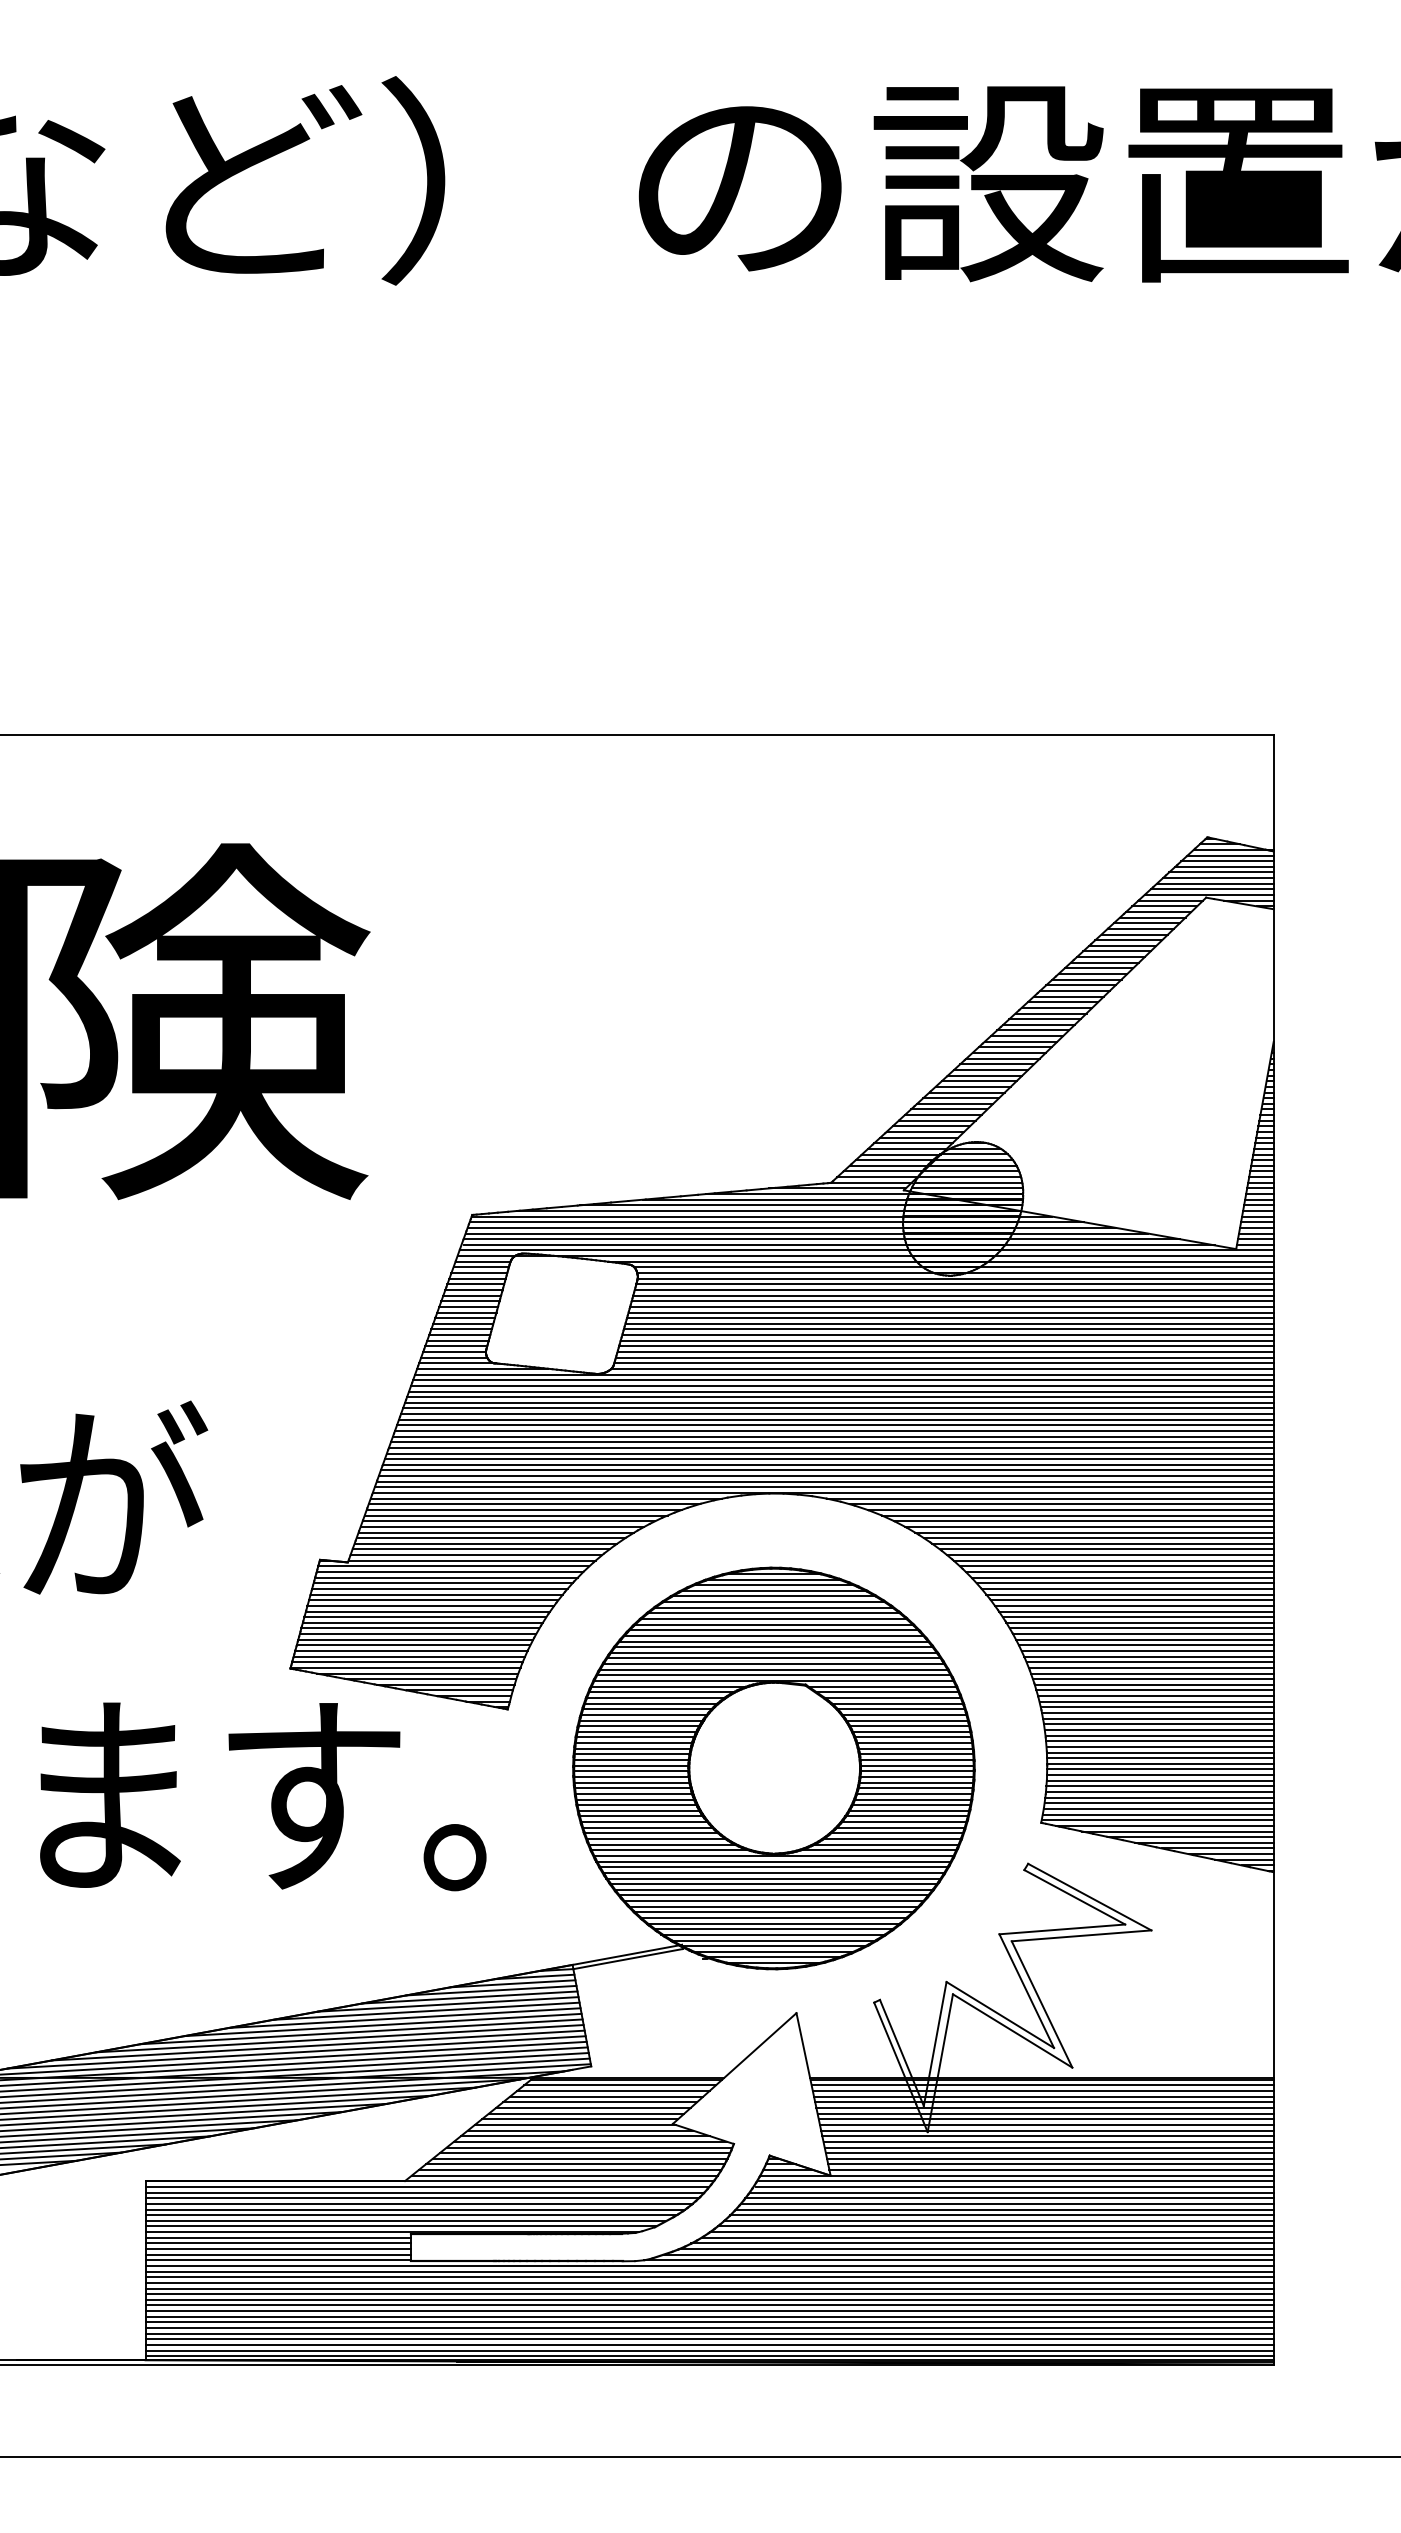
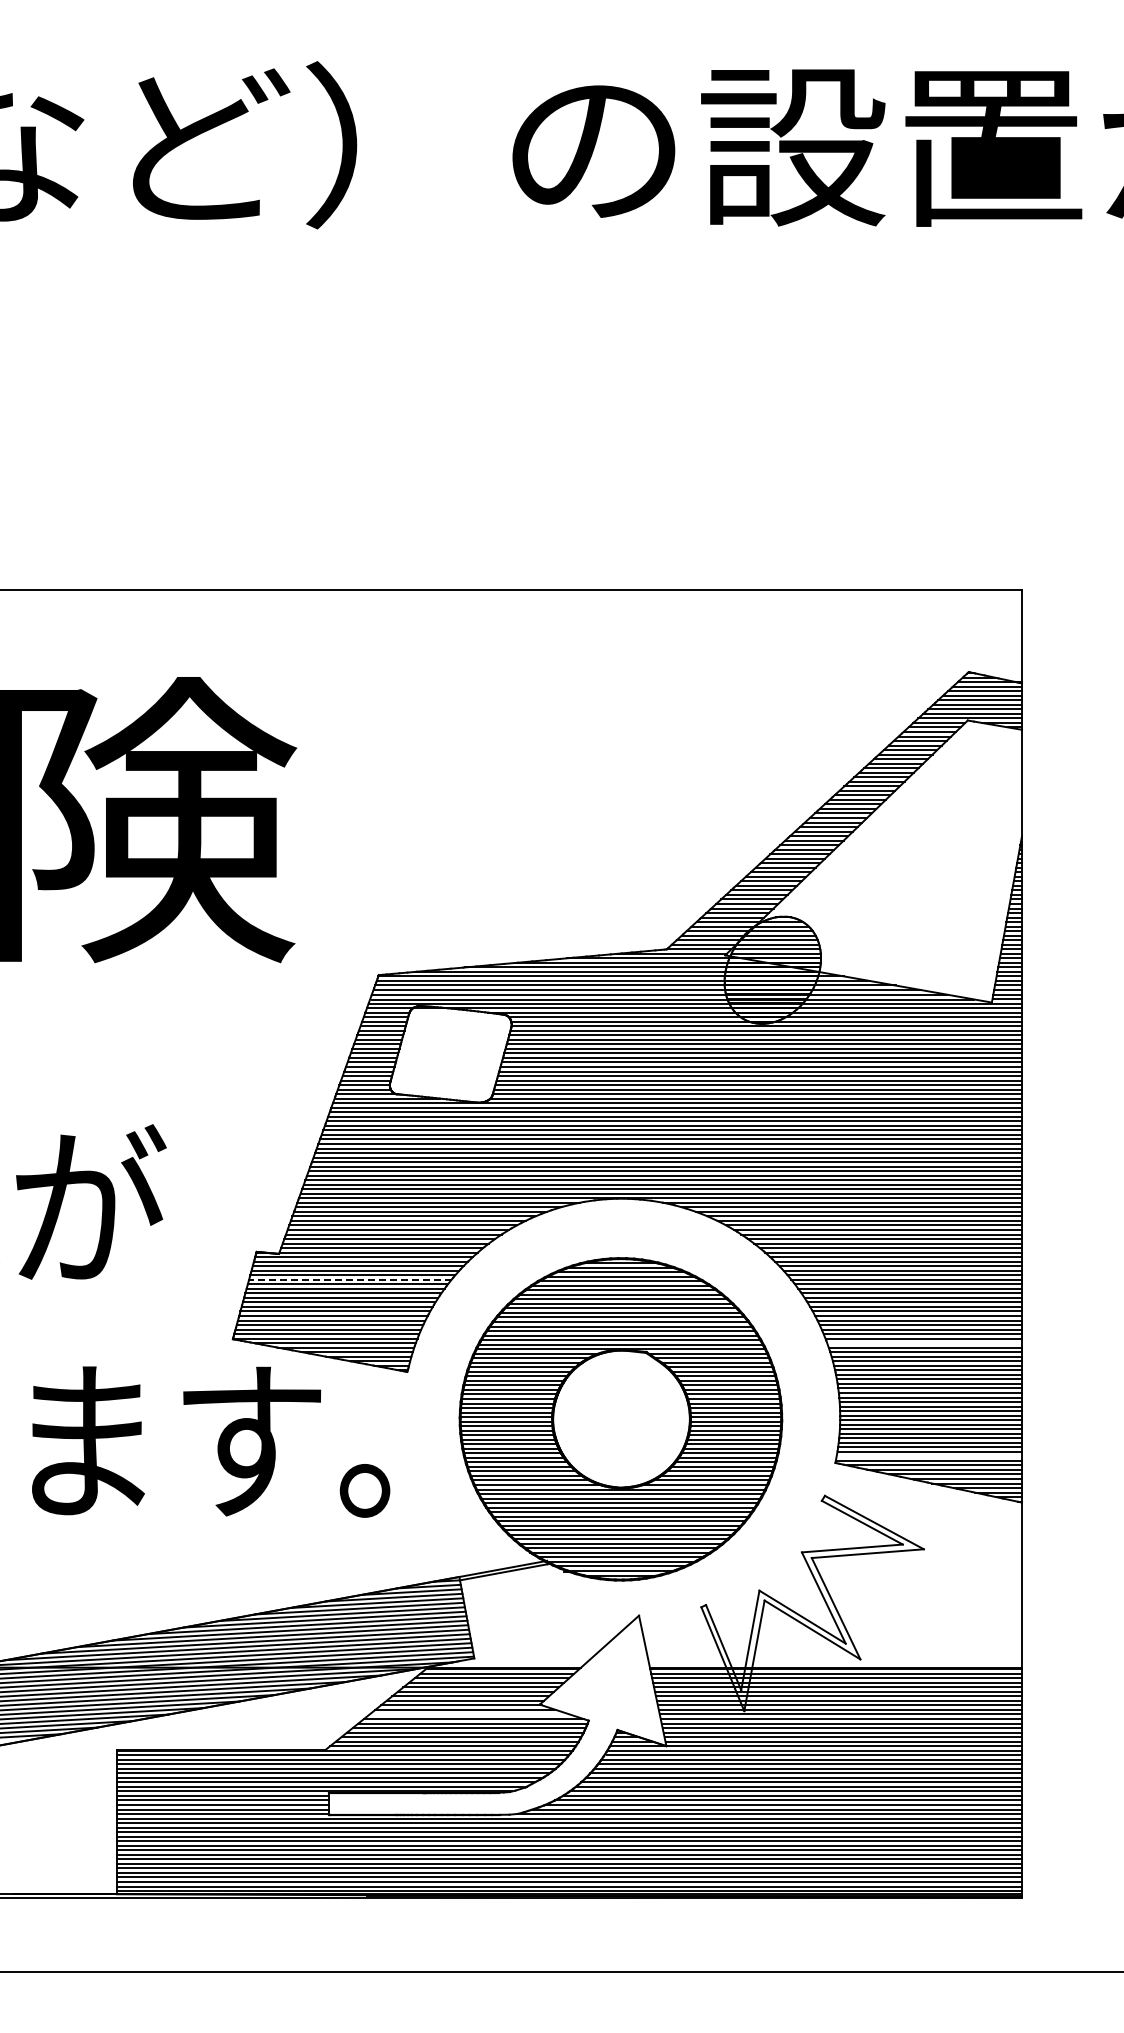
line: (435, 1594) -> (349, 1279), solid -> dashed
line: (1152, 1673) -> (924, 1343), removed
line: (1157, 1814) -> (928, 1456), removed
line: (585, 2136) -> (469, 1714), removed

